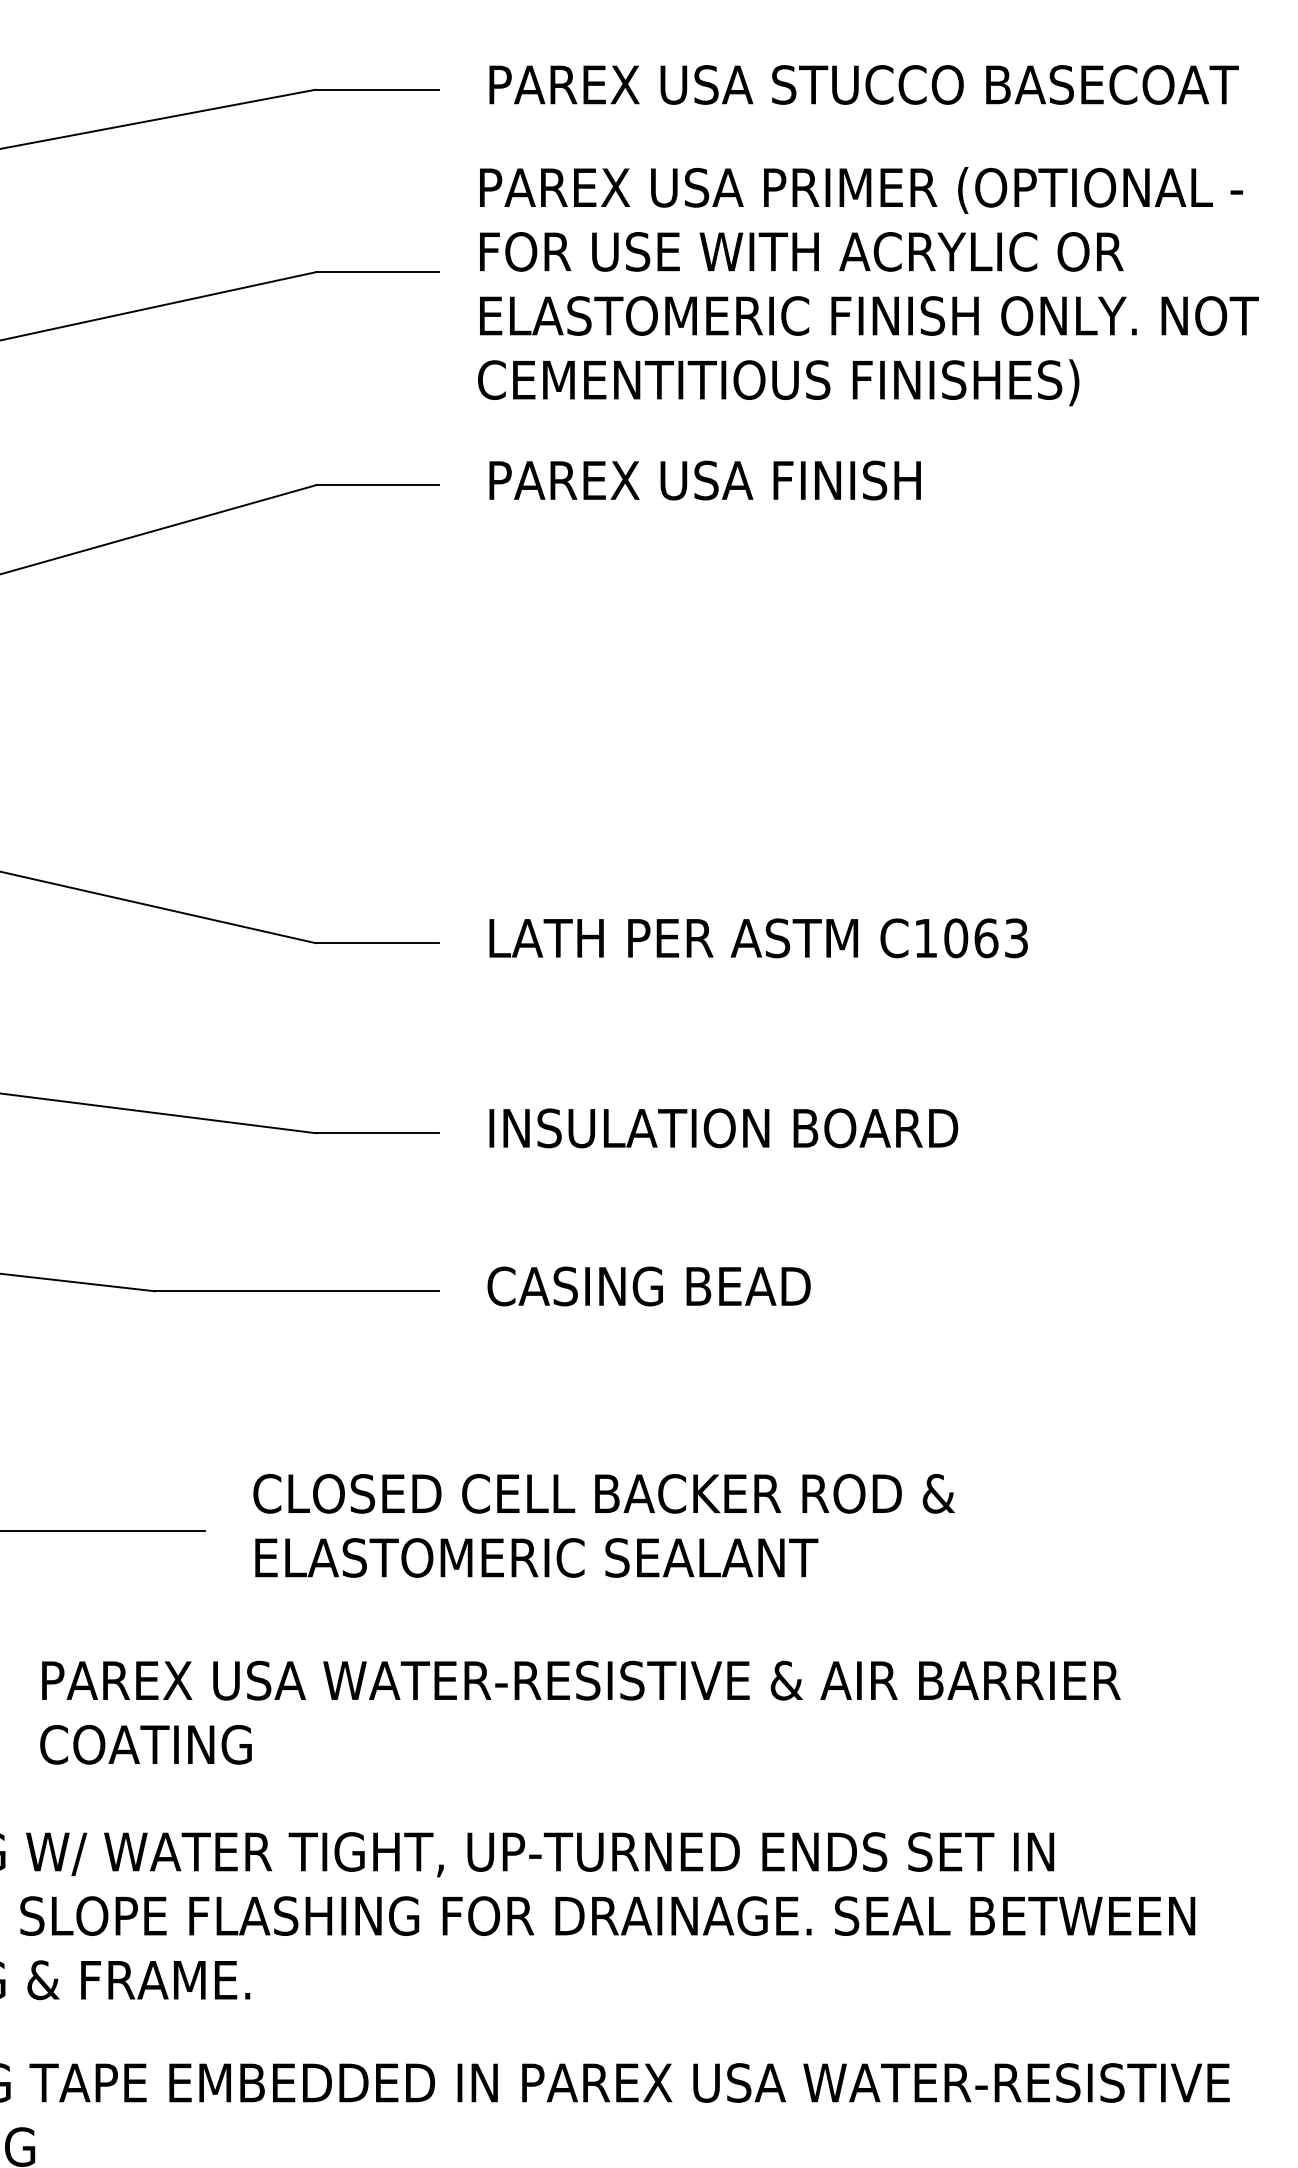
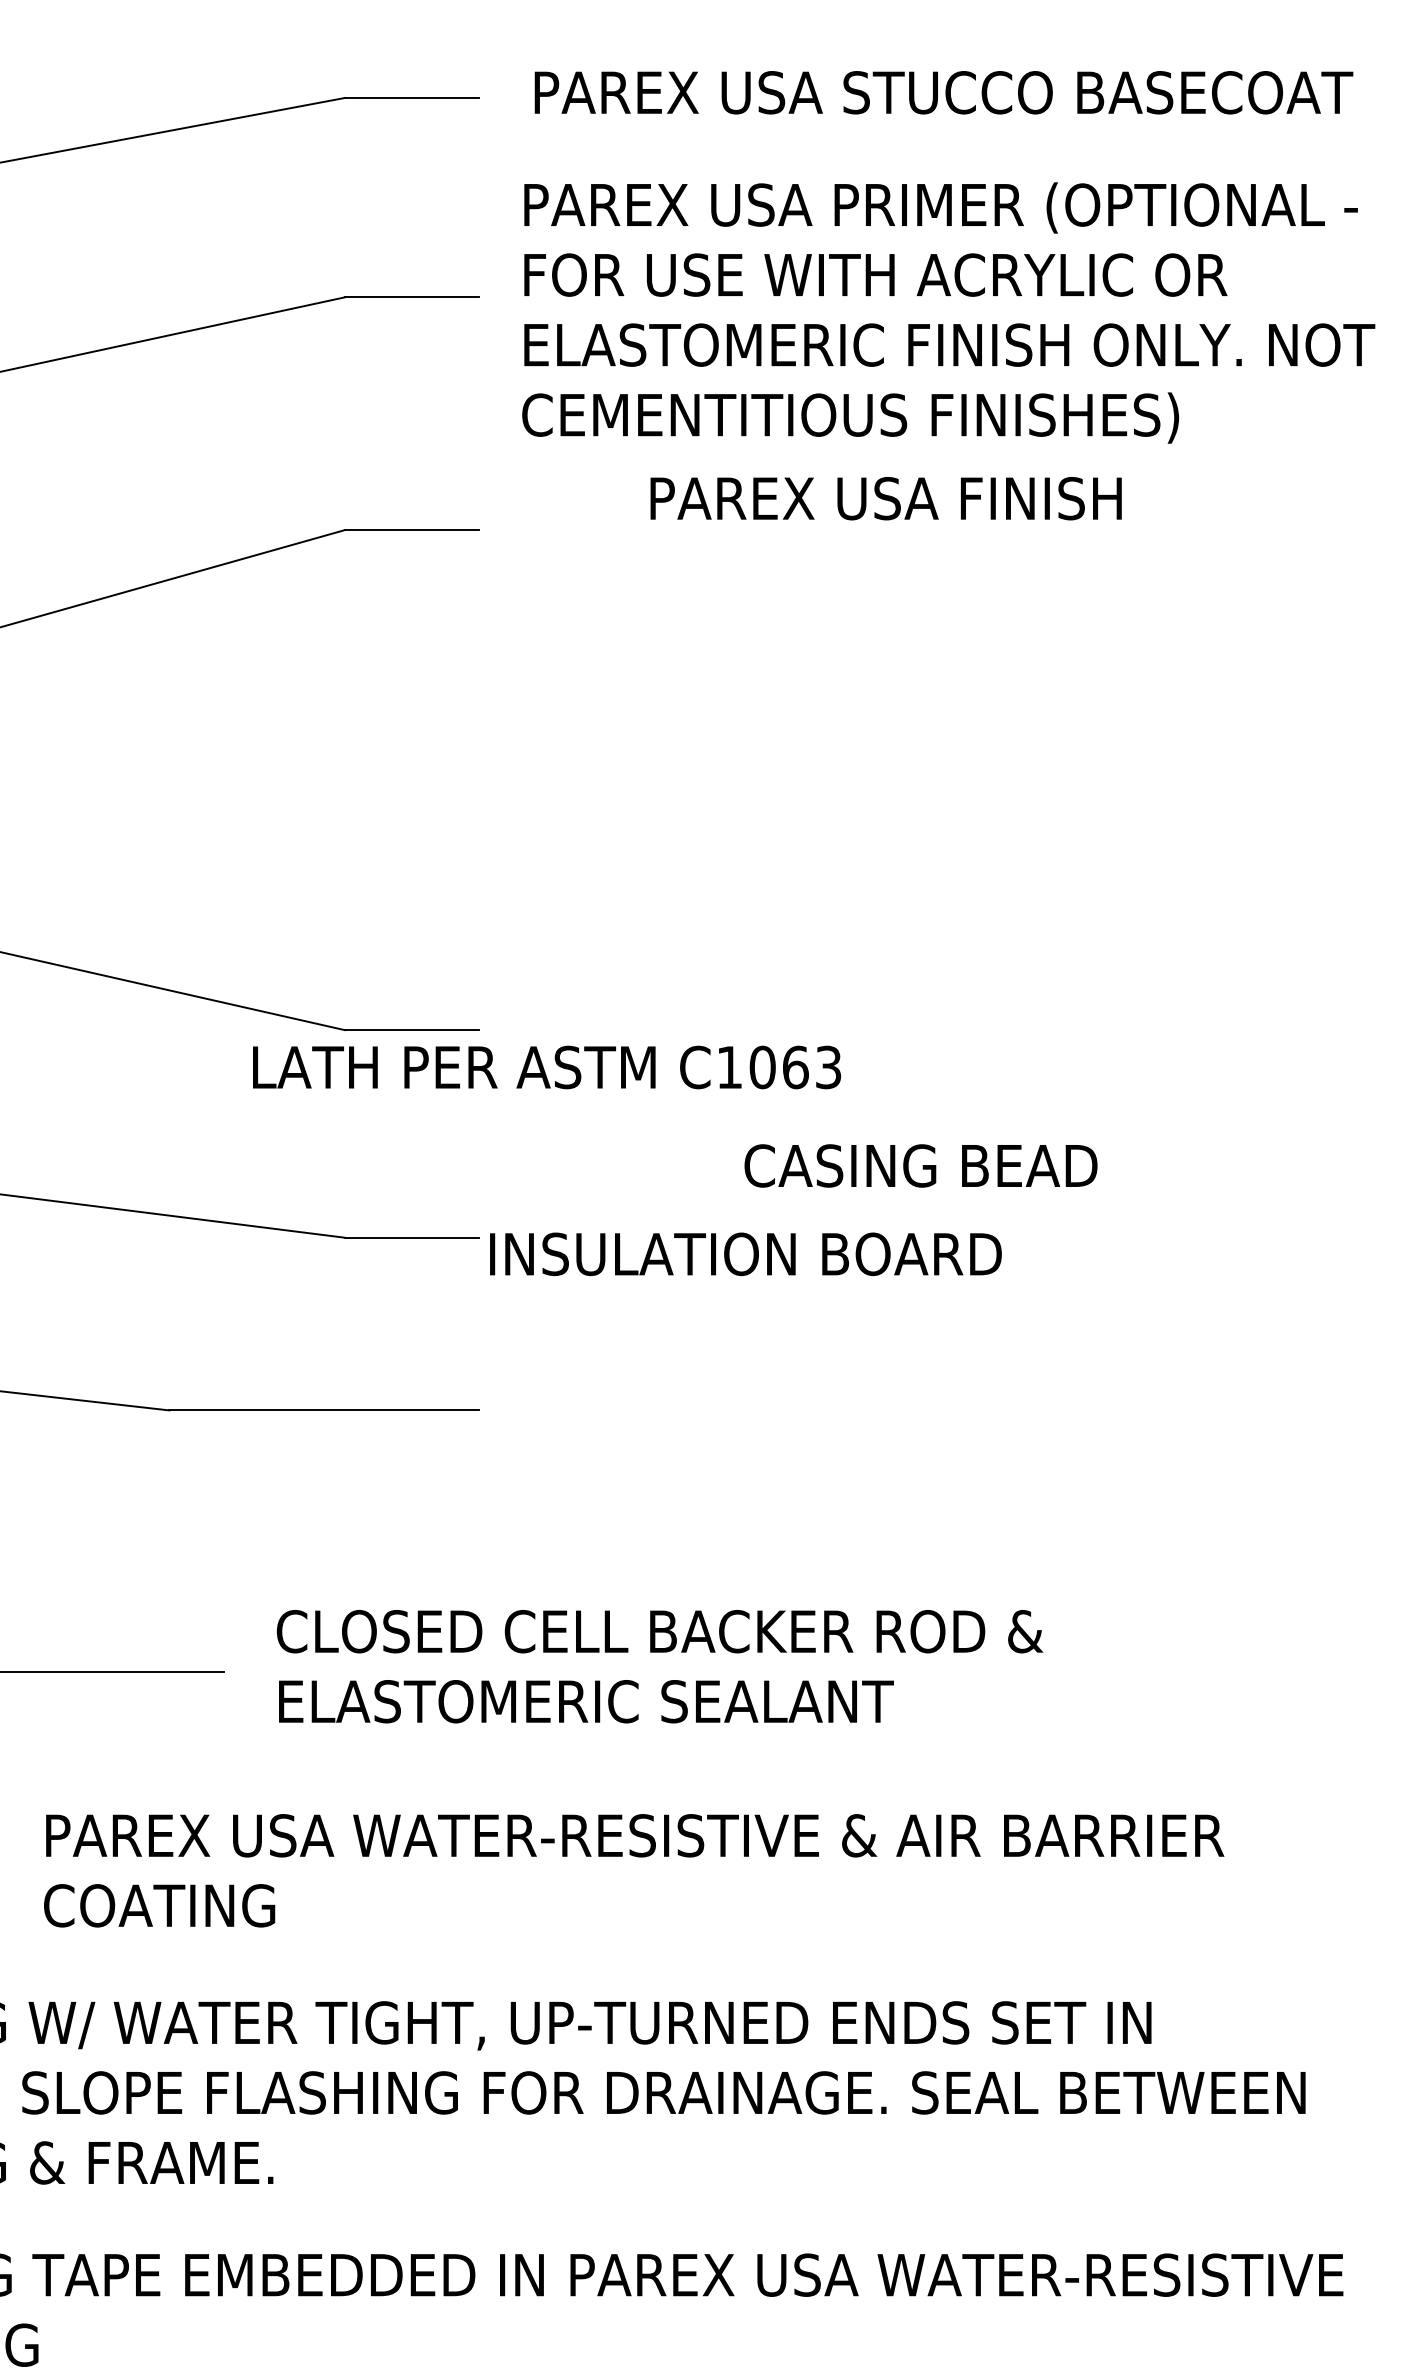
text: (704, 480) -> (885, 498), moved
text: (758, 938) -> (546, 1067), moved
text: (723, 1128) -> (745, 1254), moved
text: (648, 1286) -> (920, 1165), moved

